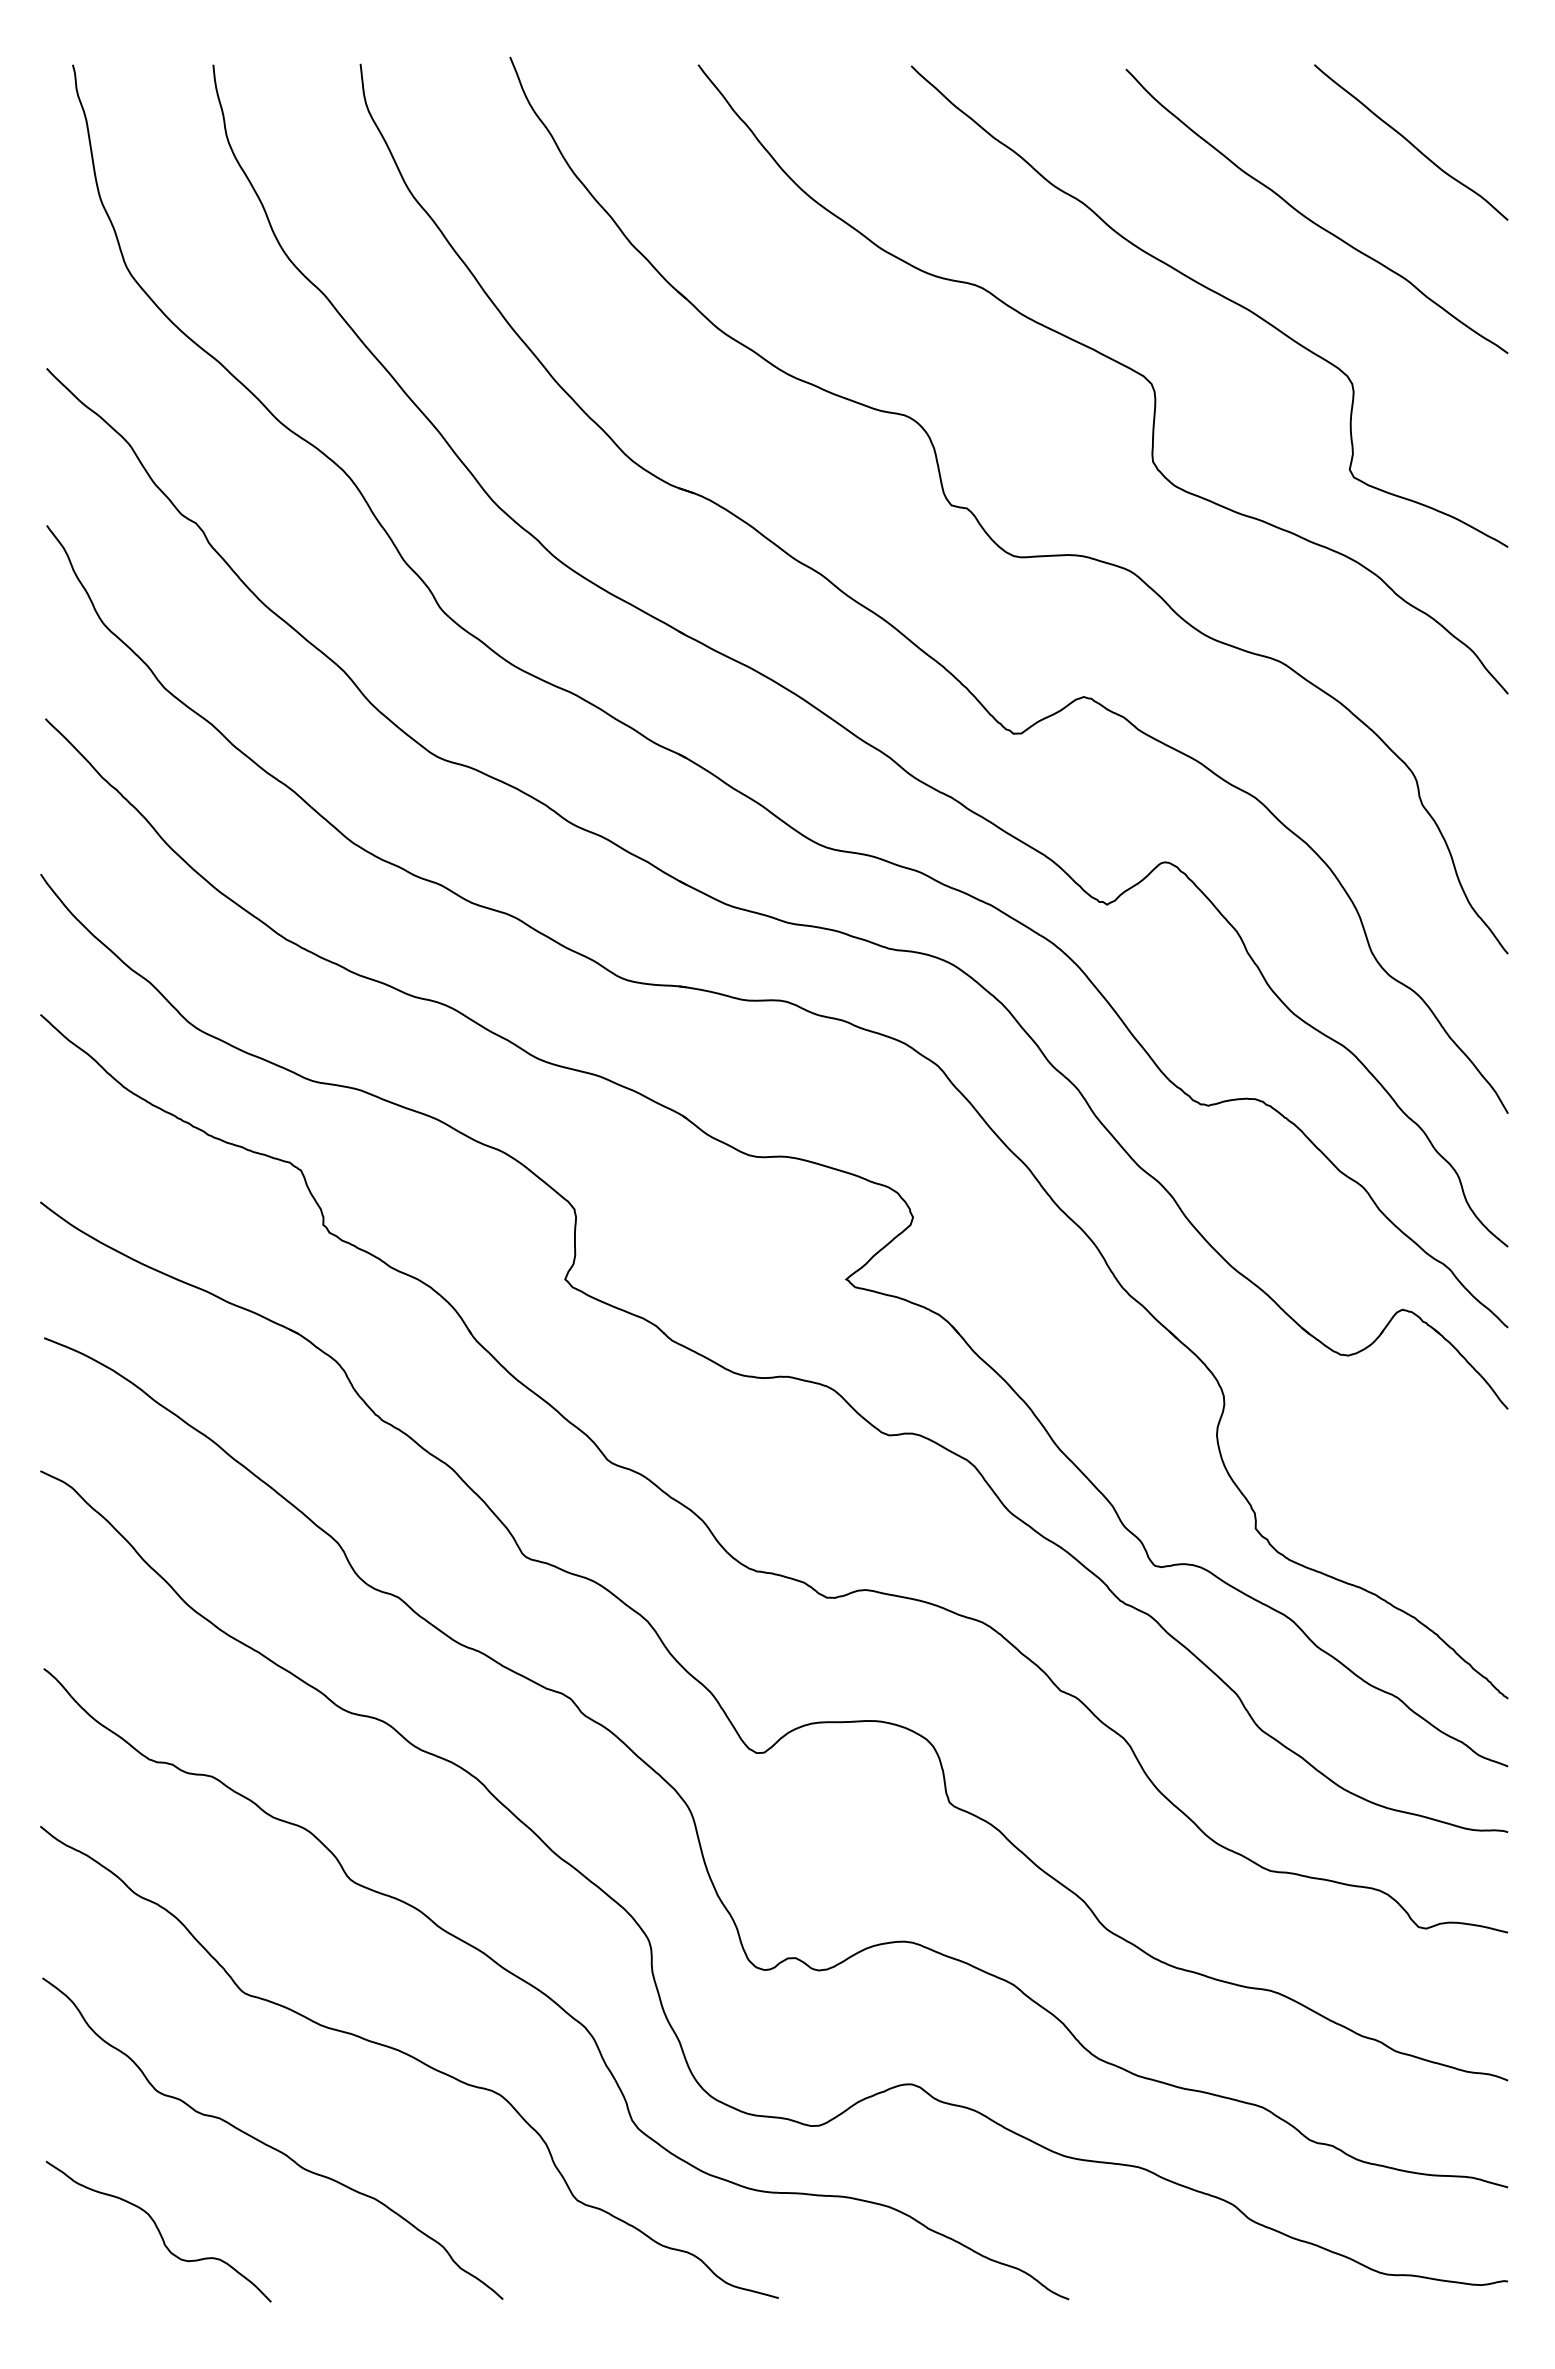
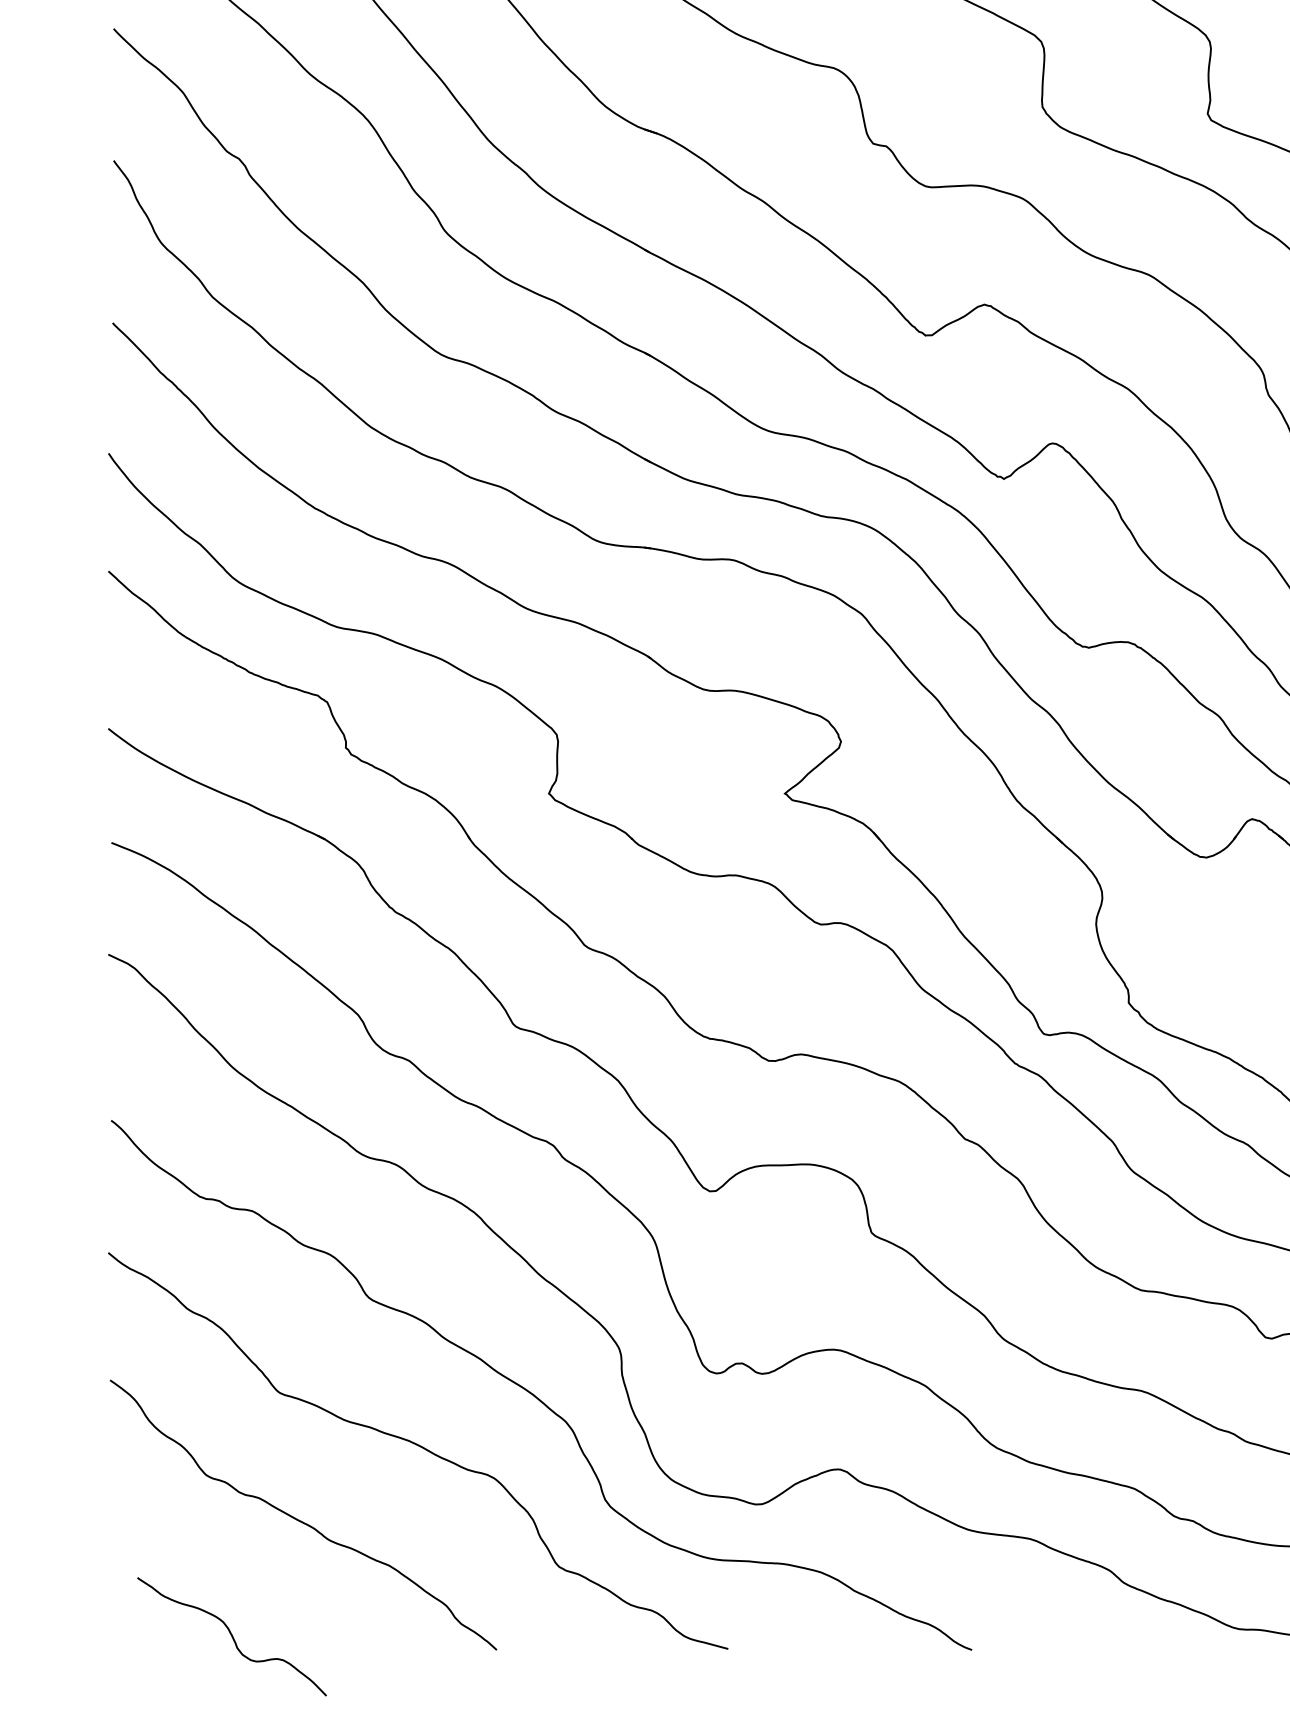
curve: (158, 2231) -> (231, 1636), moved

